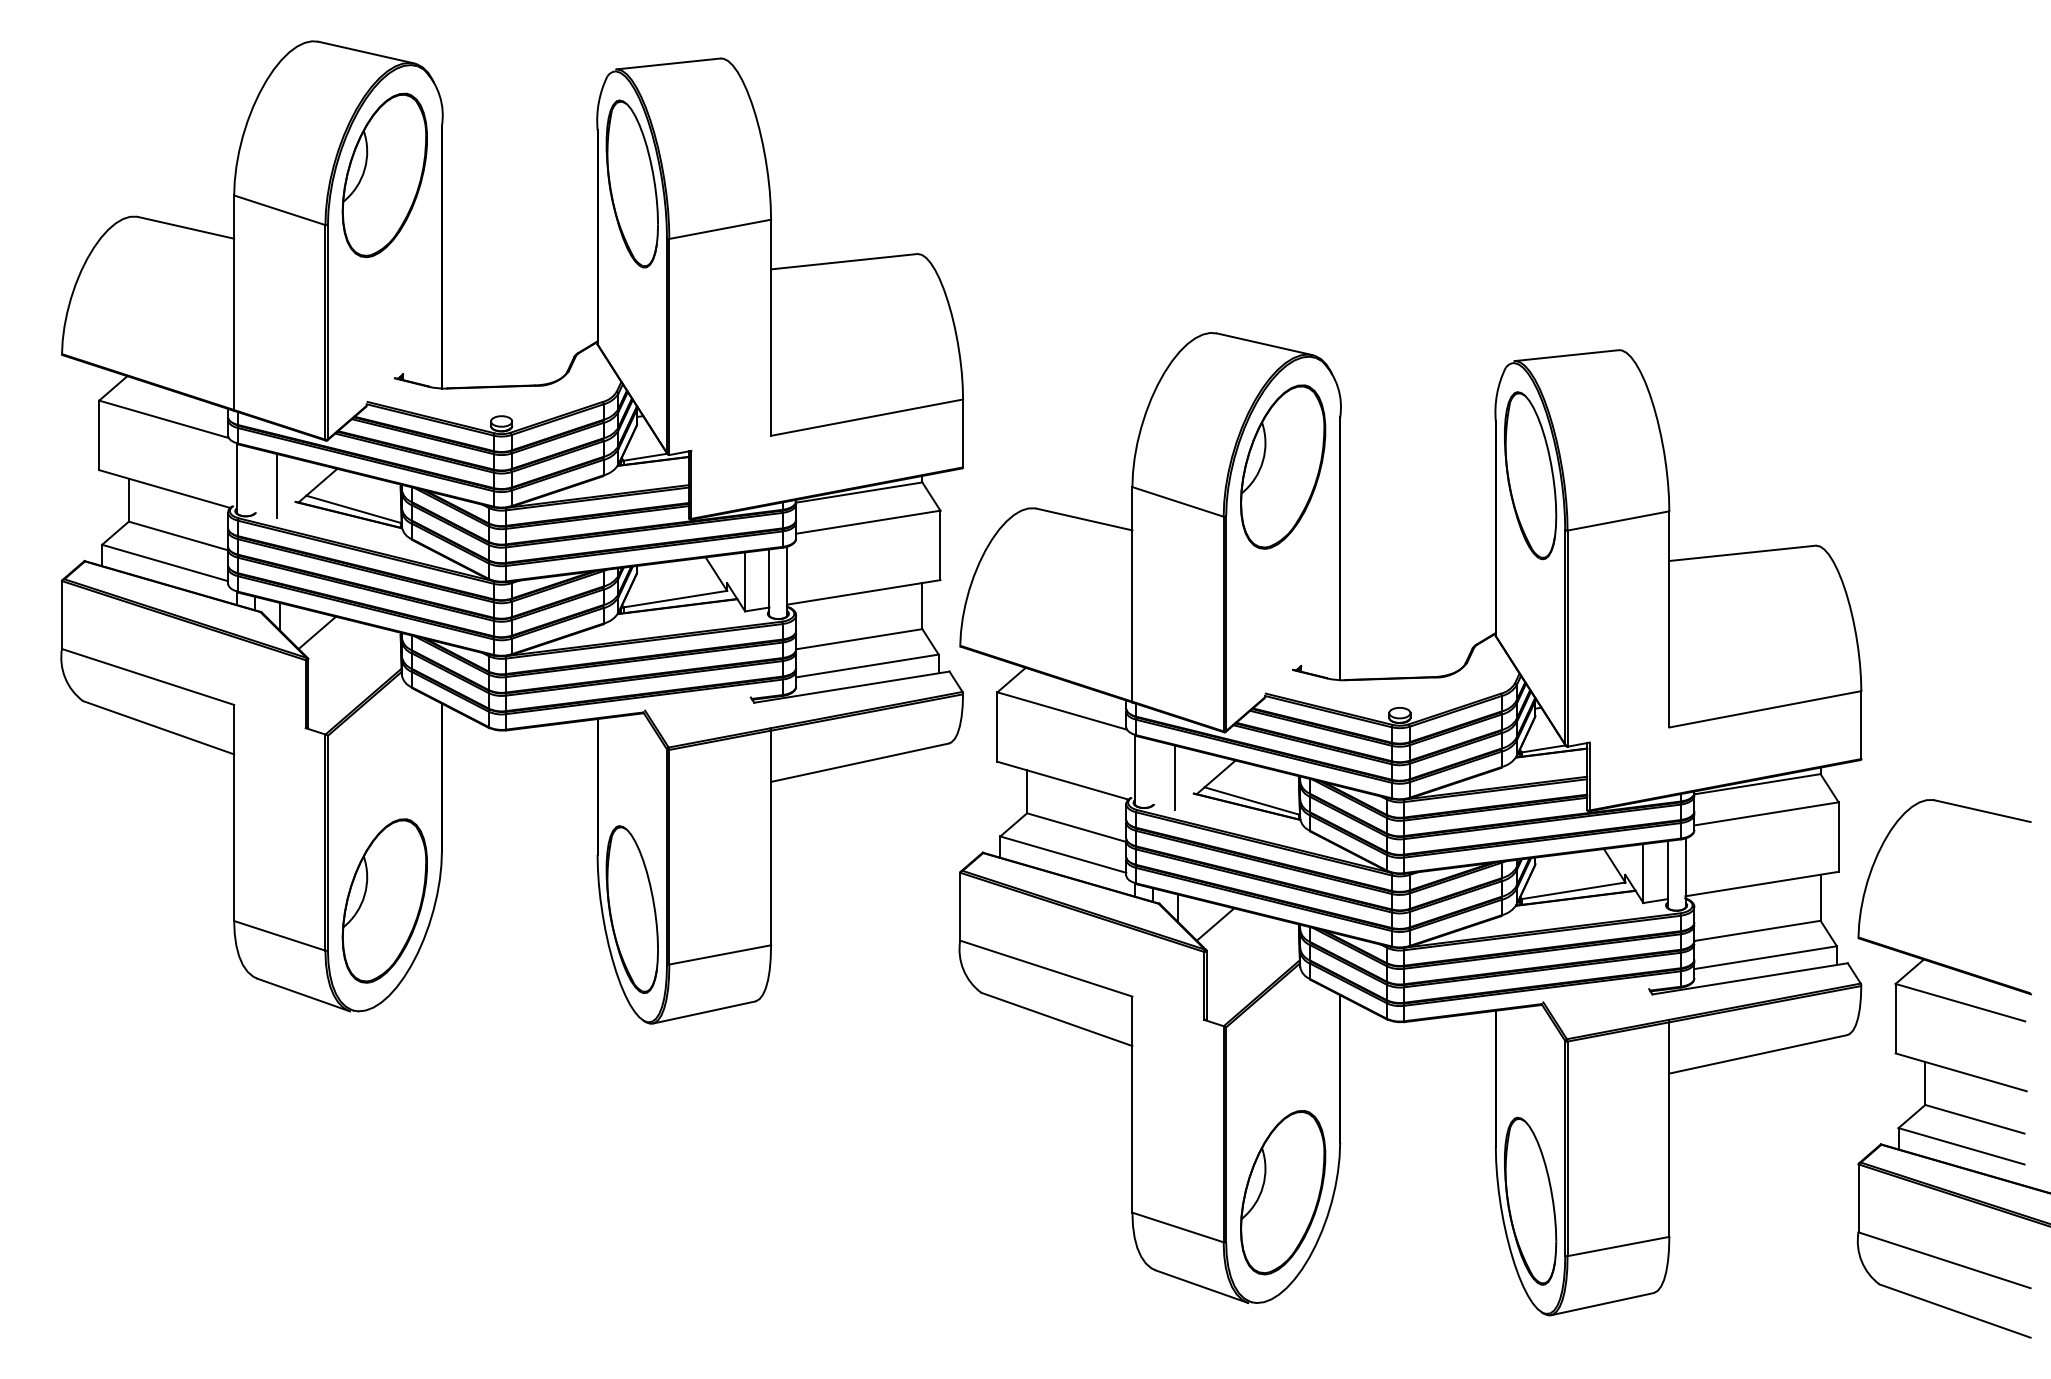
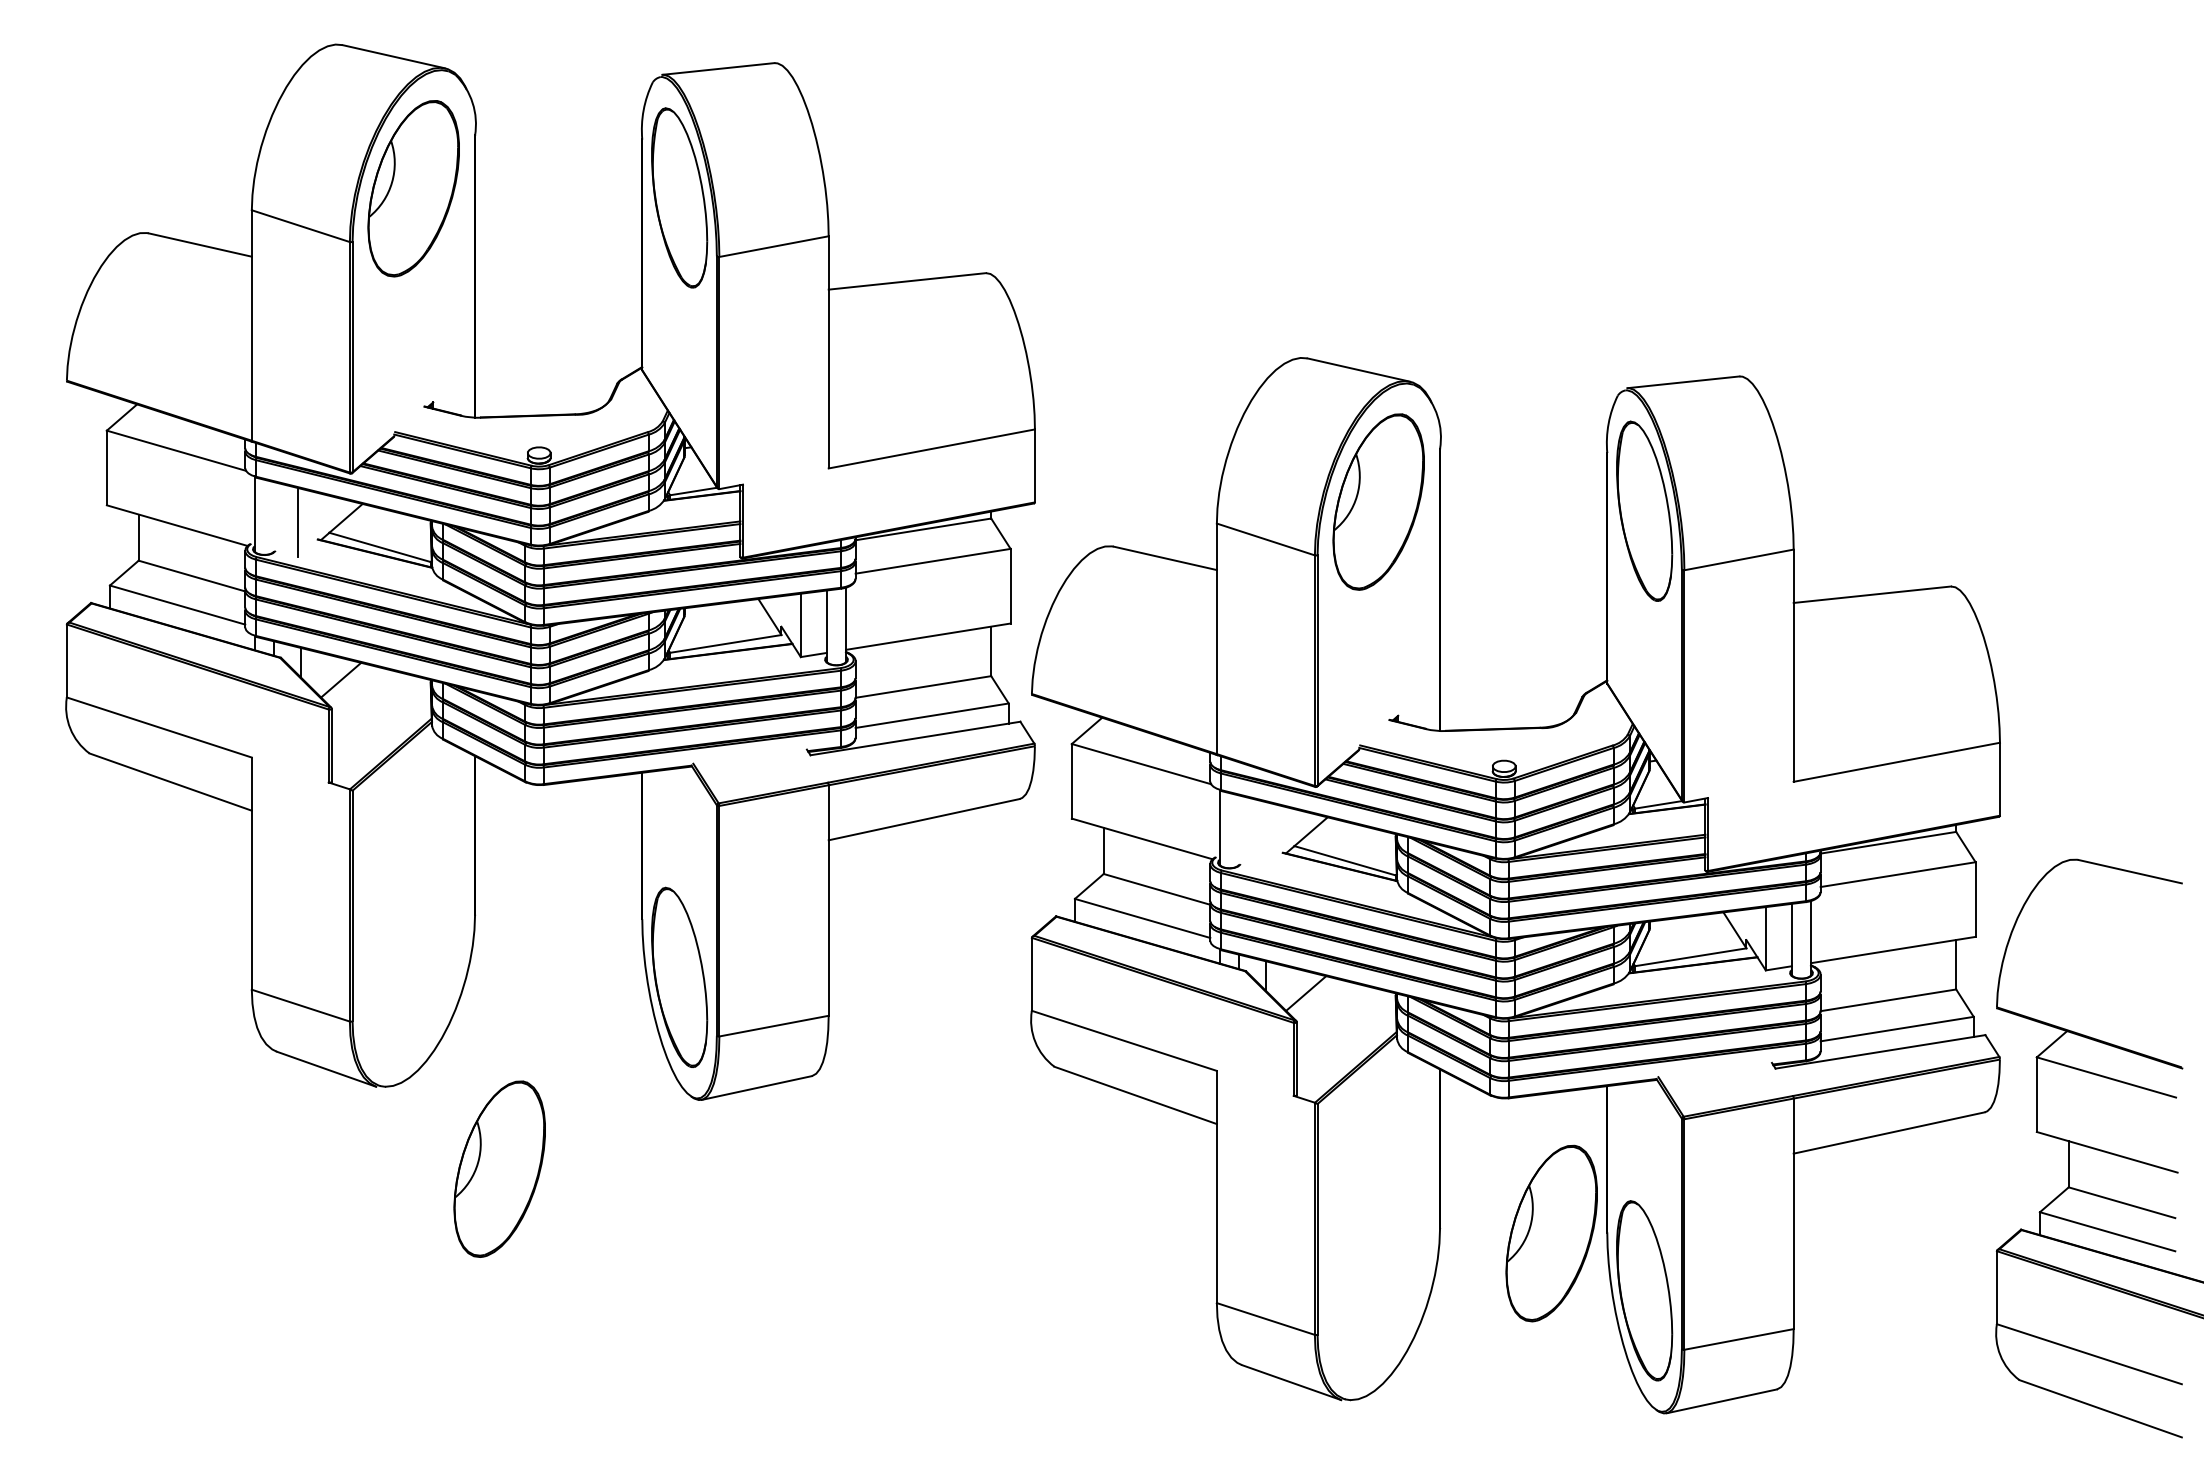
line: (1174, 777) -> (1262, 835), removed
part: (384, 900) -> (499, 1168), moved
part: (1282, 1192) -> (1551, 1233), moved

